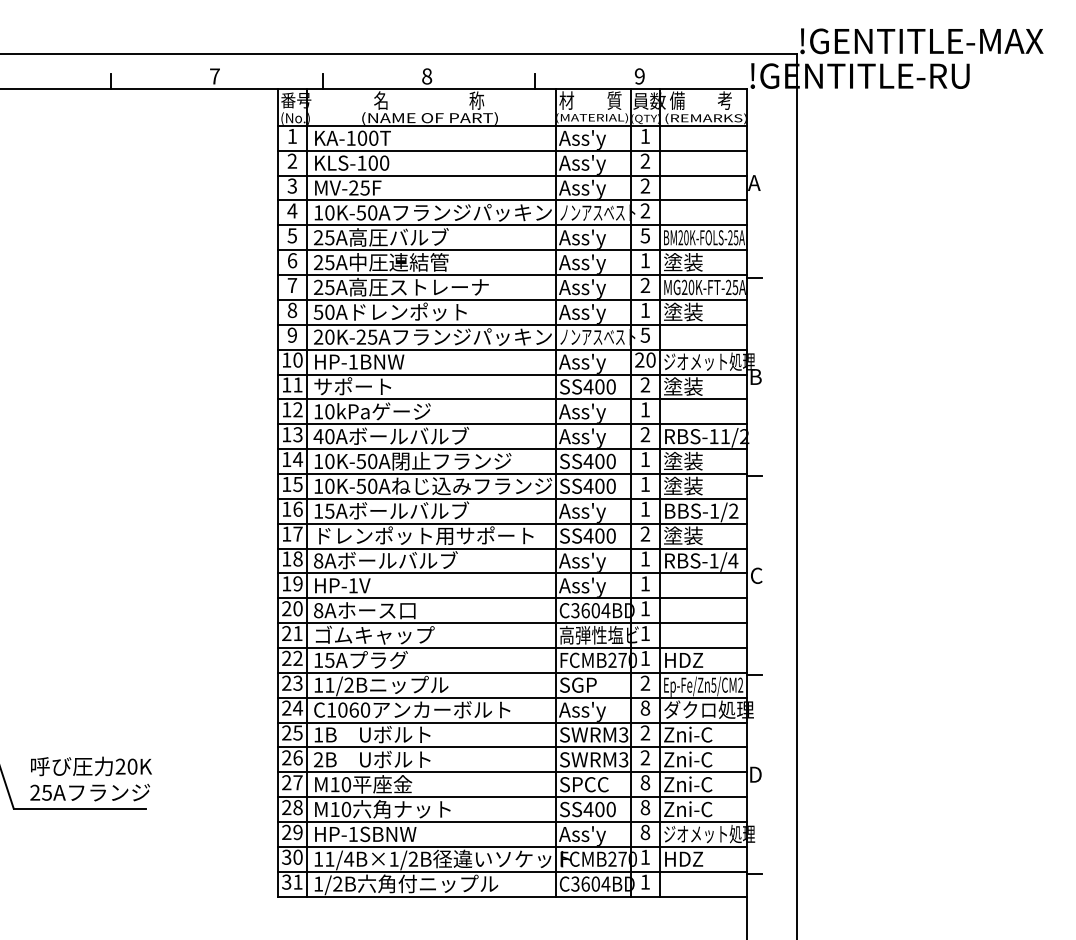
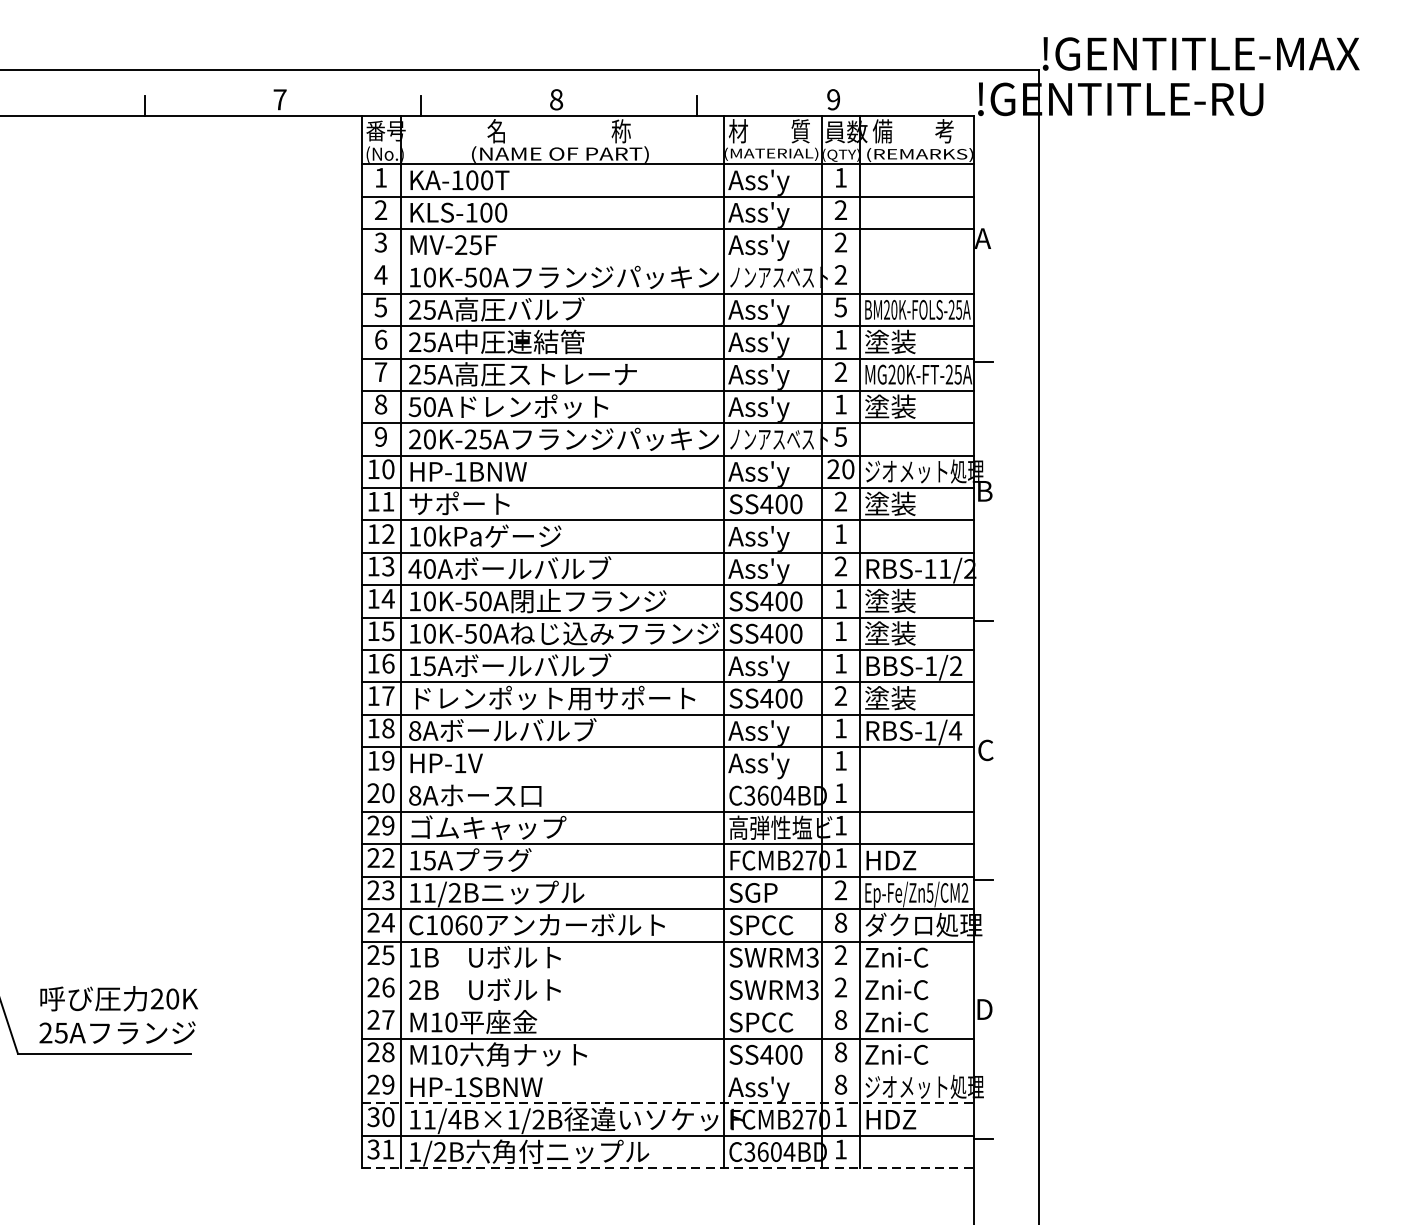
line: (512, 200) -> (667, 261), removed
line: (512, 598) -> (667, 779), removed
text: (297, 633) -> (387, 825), 21 -> 29
text: (583, 711) -> (760, 927), Ass'y -> SPCC
line: (512, 747) -> (667, 974), removed
line: (512, 772) -> (667, 1006), removed
line: (512, 821) -> (667, 1070), removed
line: (512, 846) -> (667, 1103), solid -> dashed
line: (512, 896) -> (667, 1168), solid -> dashed

